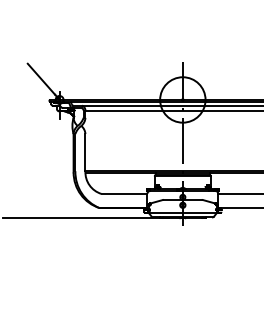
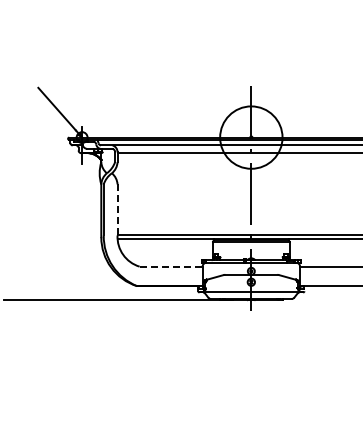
line: (85, 152) -> (117, 209), solid -> dashed
line: (124, 193) -> (171, 266), solid -> dashed

